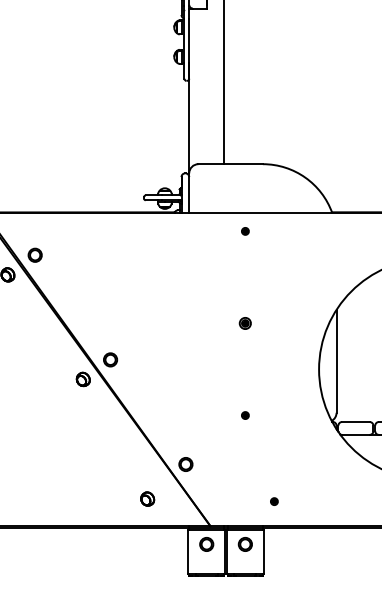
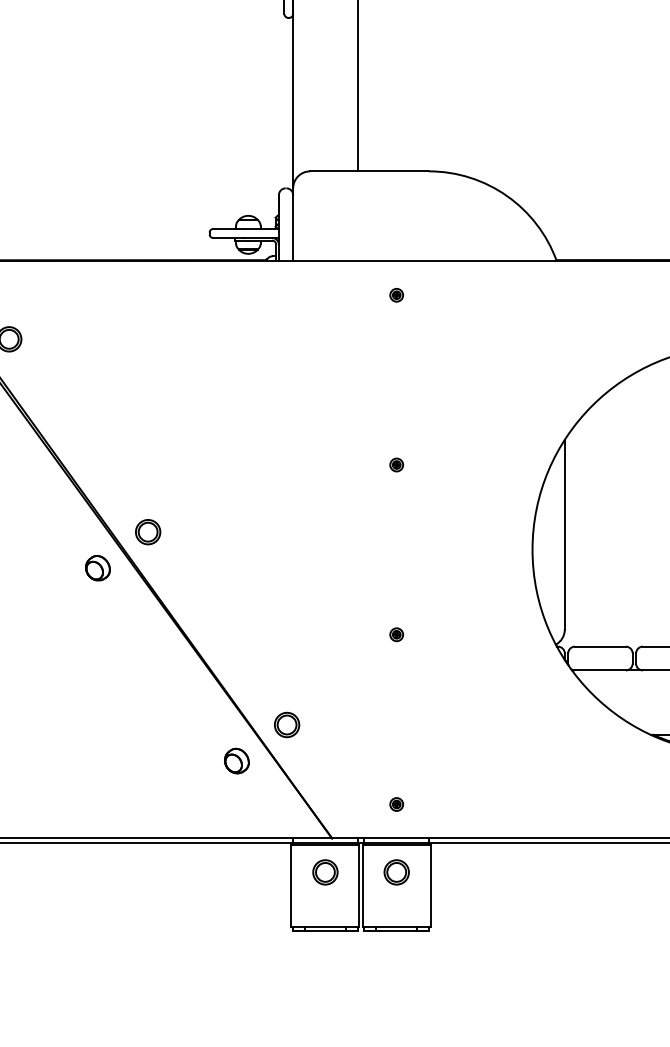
part: (245, 323) -> (396, 465), size x0.62
part: (147, 498) -> (236, 760), moved
part: (274, 501) -> (396, 804), moved

